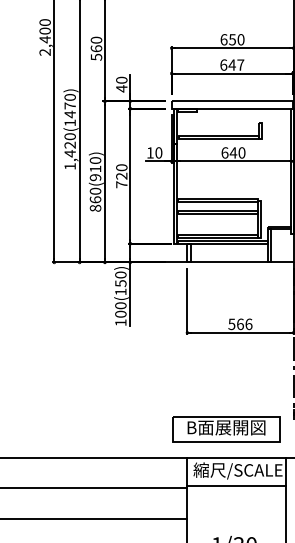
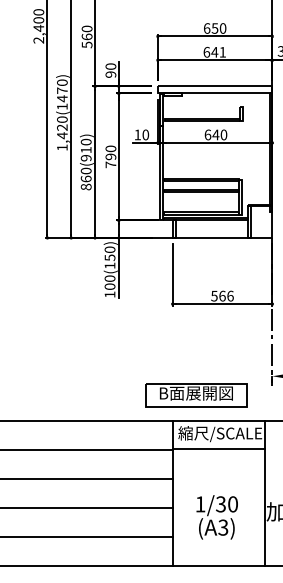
text: (240, 65) -> (222, 52), 647 -> 641
text: (121, 88) -> (110, 74), 40 -> 90
text: (122, 175) -> (111, 156), 720 -> 790
part: (226, 429) -> (196, 395), moved

